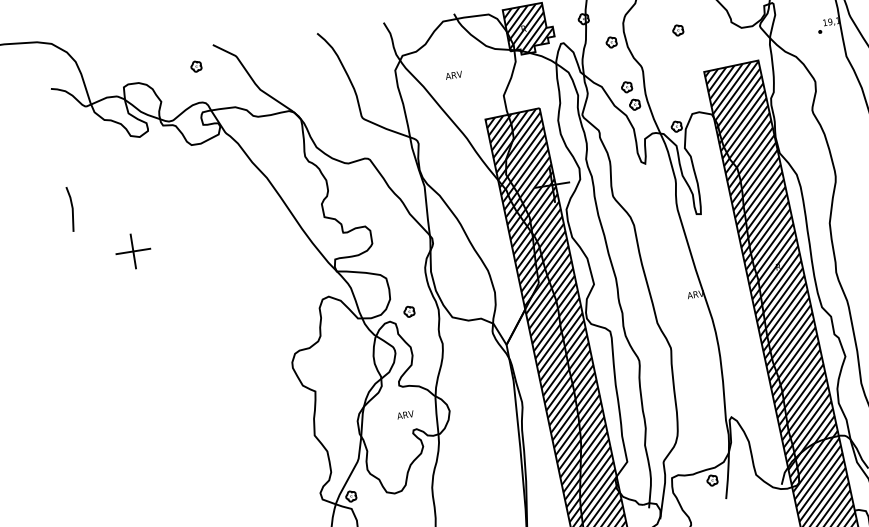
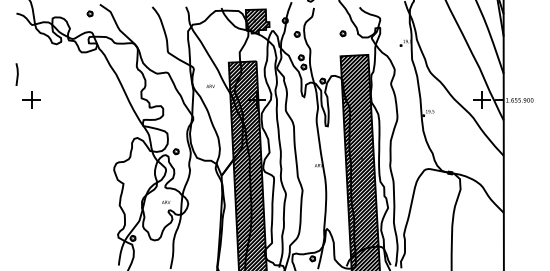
part: (677, 30) -> (342, 33), moved
text: (453, 73) -> (210, 85), moved
part: (133, 249) -> (31, 99), moved

